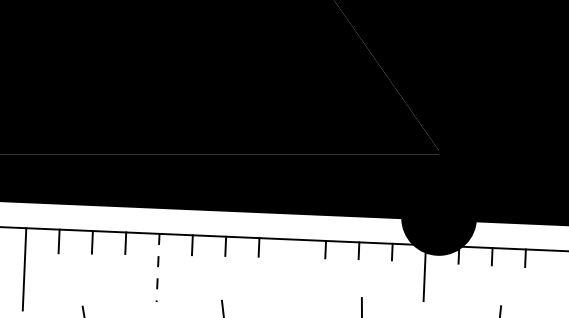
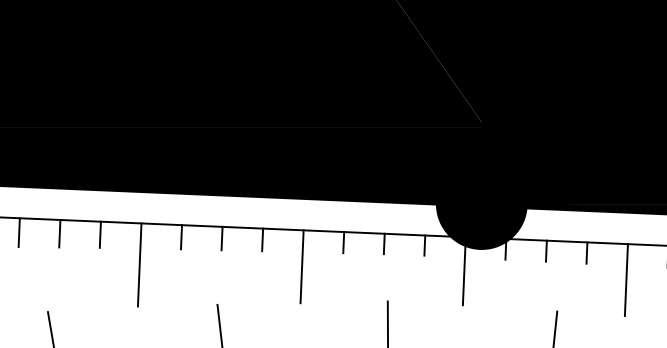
line: (158, 268) -> (140, 265), dashed -> solid
line: (291, 269) -> (302, 266), added
line: (557, 279) -> (625, 278), added

